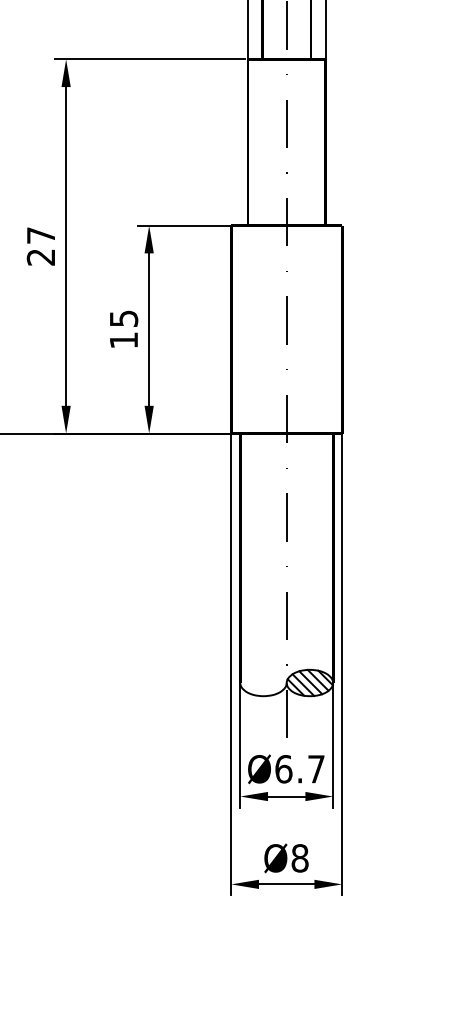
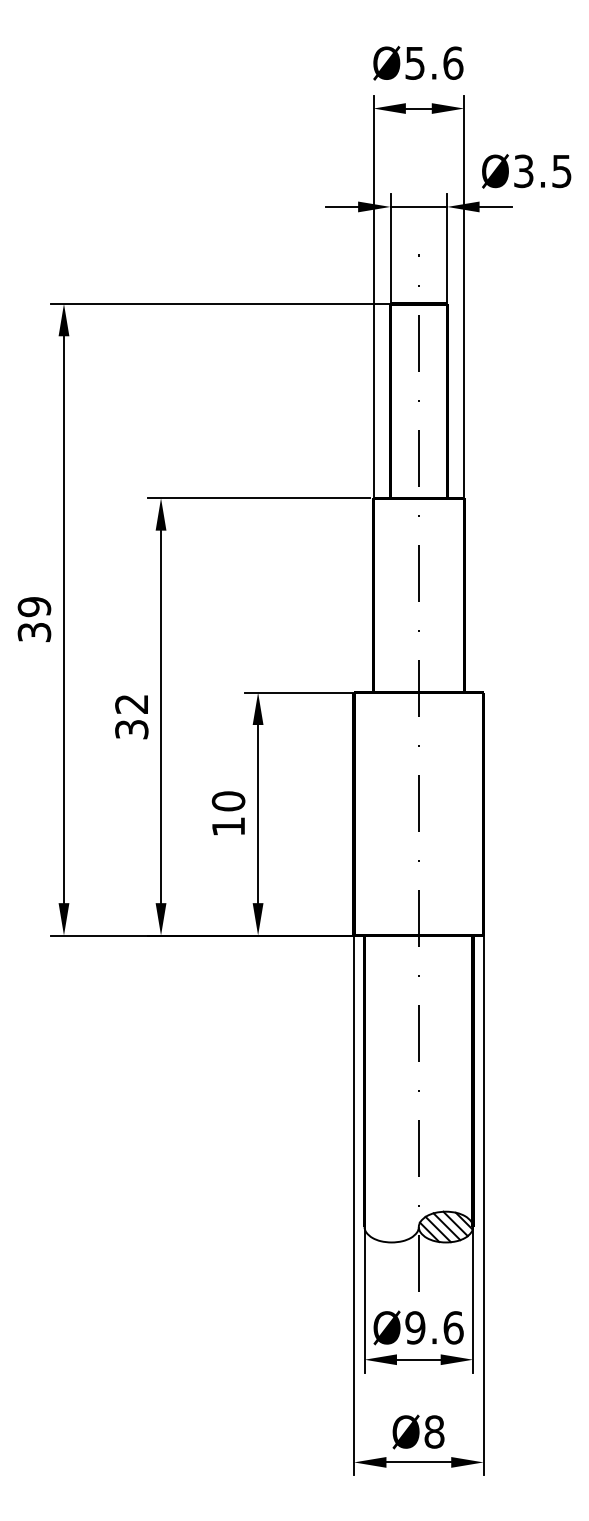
text: (40, 246) -> (131, 716), 27 -> 32
text: (123, 318) -> (228, 801), 15 -> 10
text: (300, 768) -> (434, 1327), Ø6.7 -> Ø9.6

